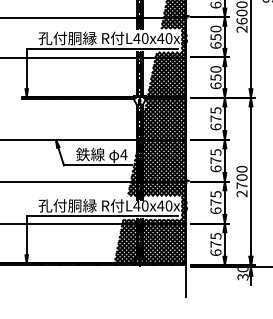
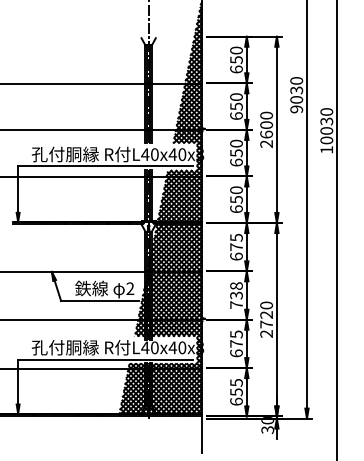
text: (124, 154) -> (130, 288), 4 -> 2
text: (215, 160) -> (236, 295), 675 -> 738
text: (241, 177) -> (266, 314), 2700 -> 2720
text: (215, 244) -> (236, 392), 675 -> 655

